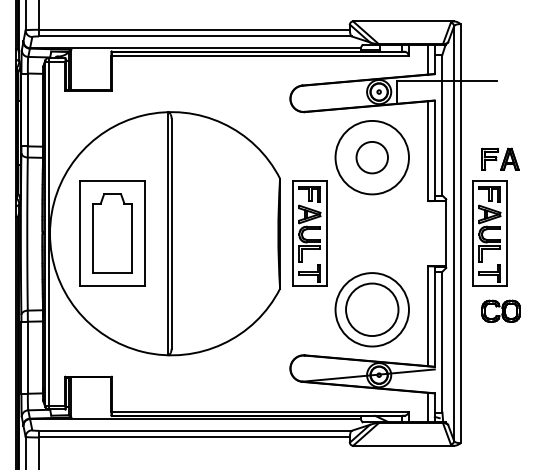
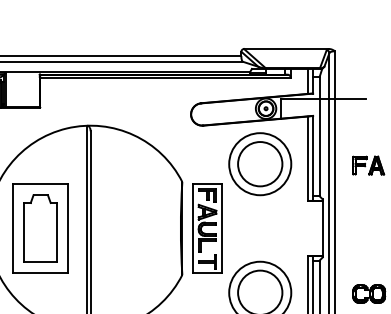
circle: (372, 157) -> (260, 164), size x1.67
part: (489, 233) -> (359, 228), removed

